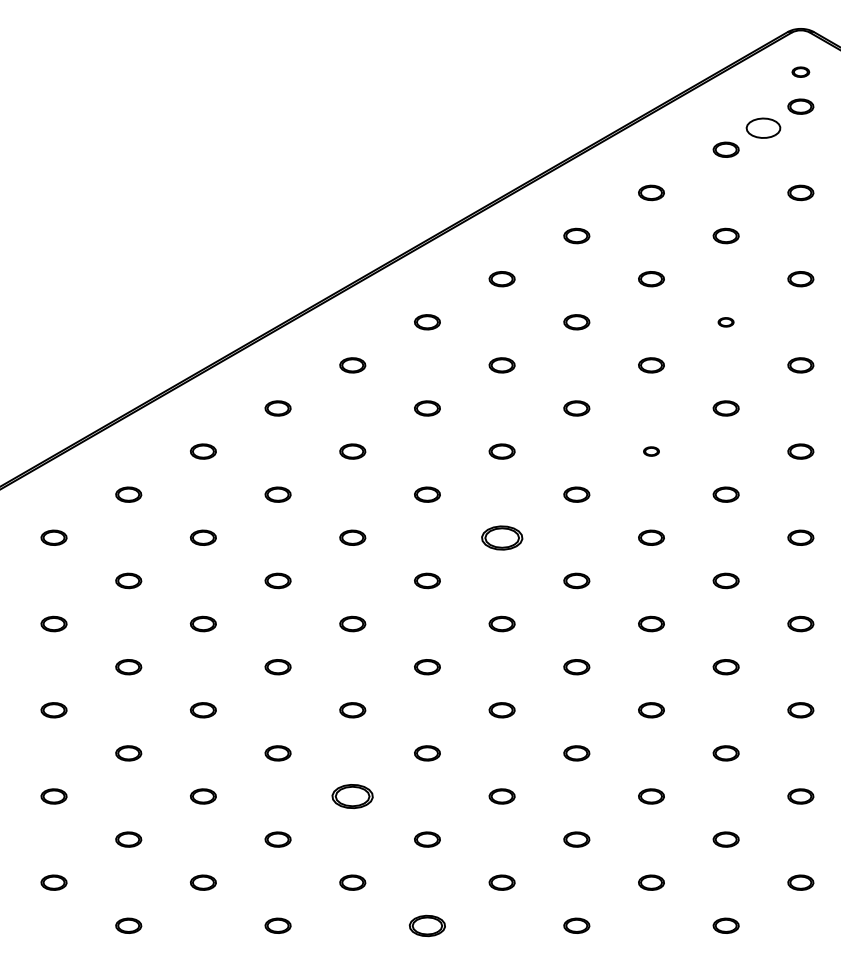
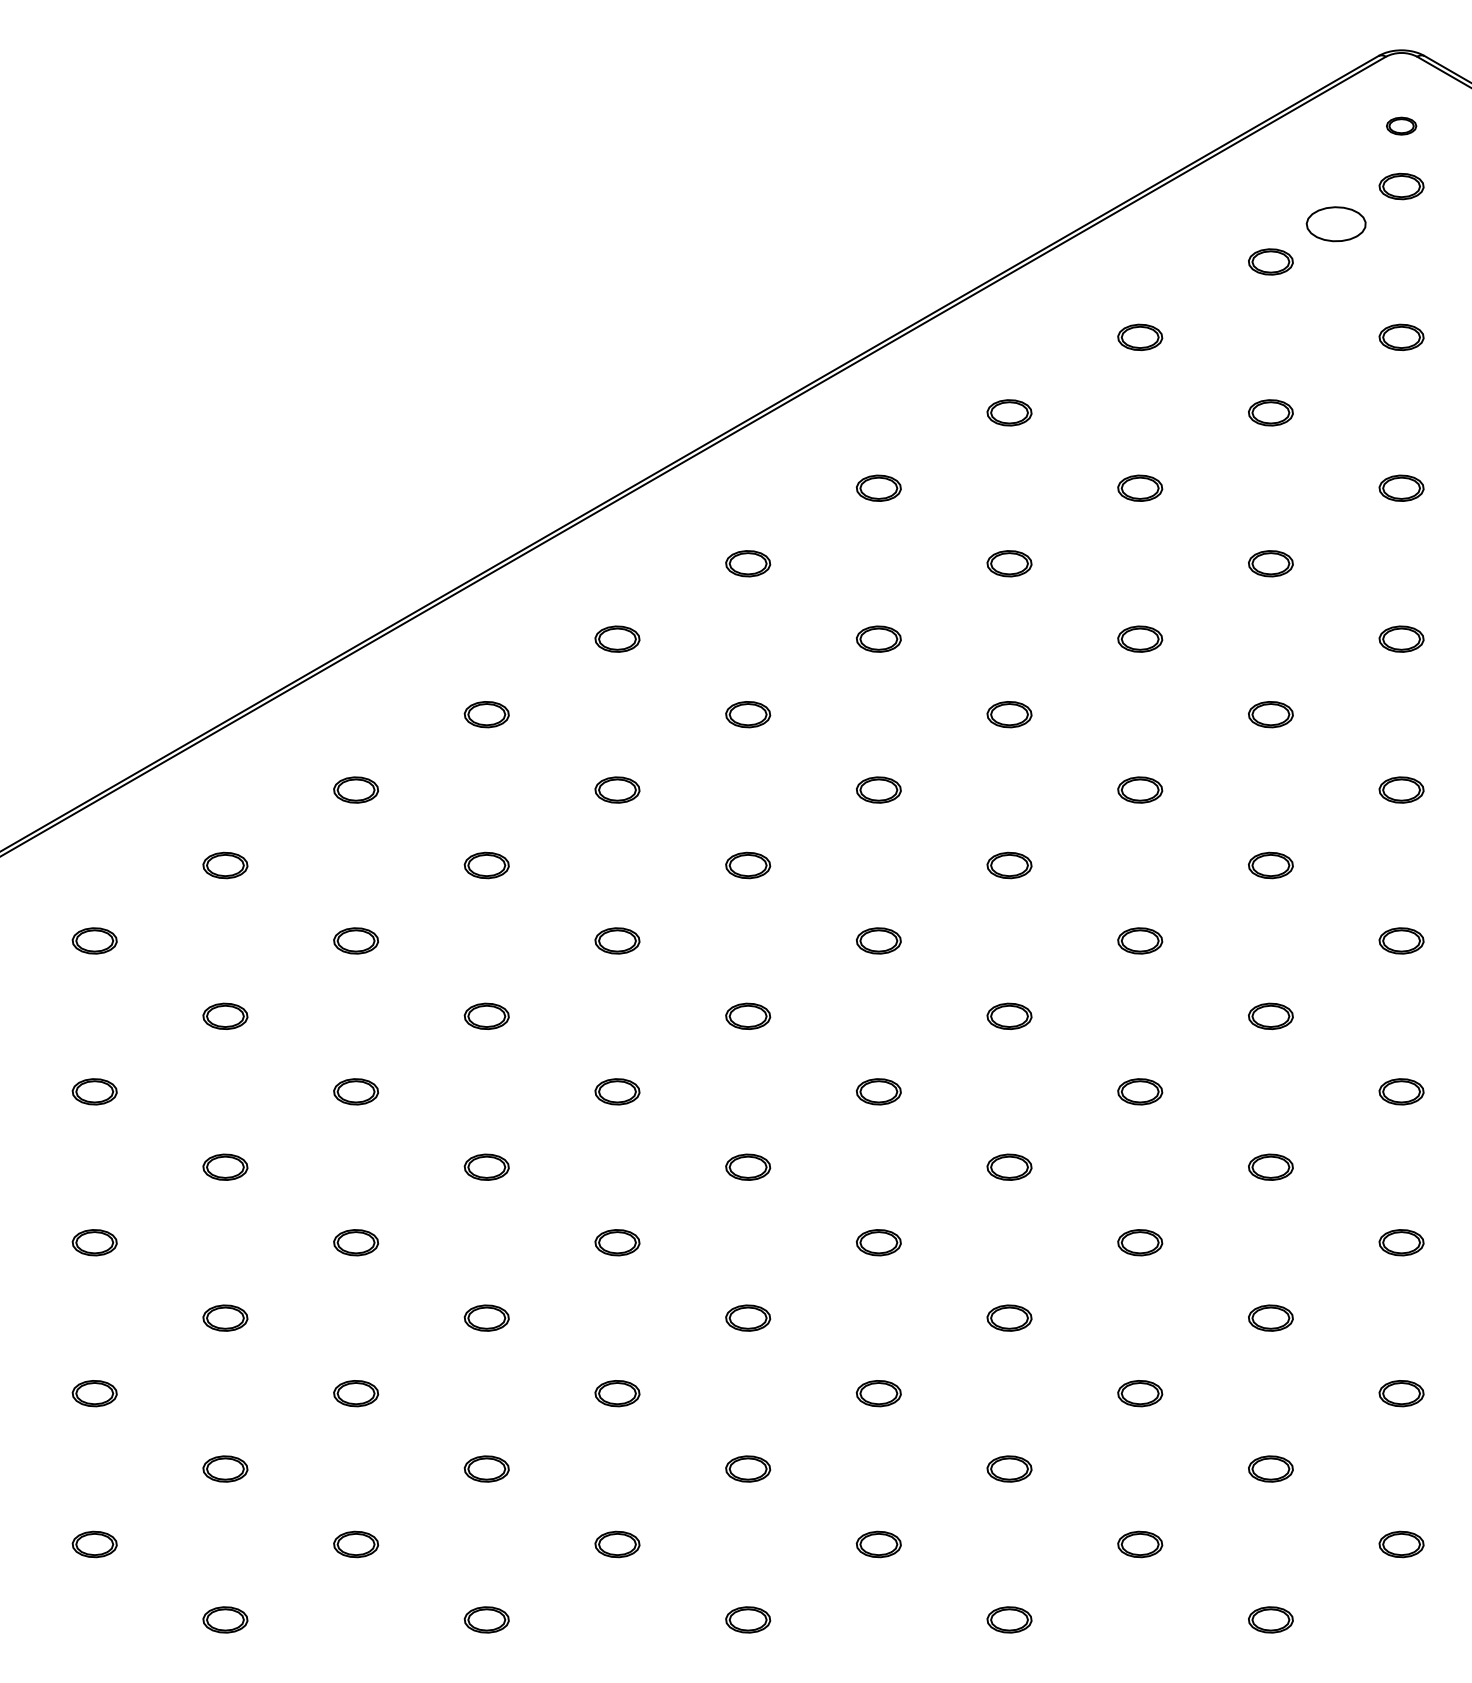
part: (725, 322) -> (1269, 564), size x1.67
part: (651, 451) -> (1140, 789), size x1.67
part: (501, 537) -> (877, 940), size x0.62
part: (352, 796) -> (617, 1393), size x0.62
part: (427, 925) -> (748, 1619), size x0.71

